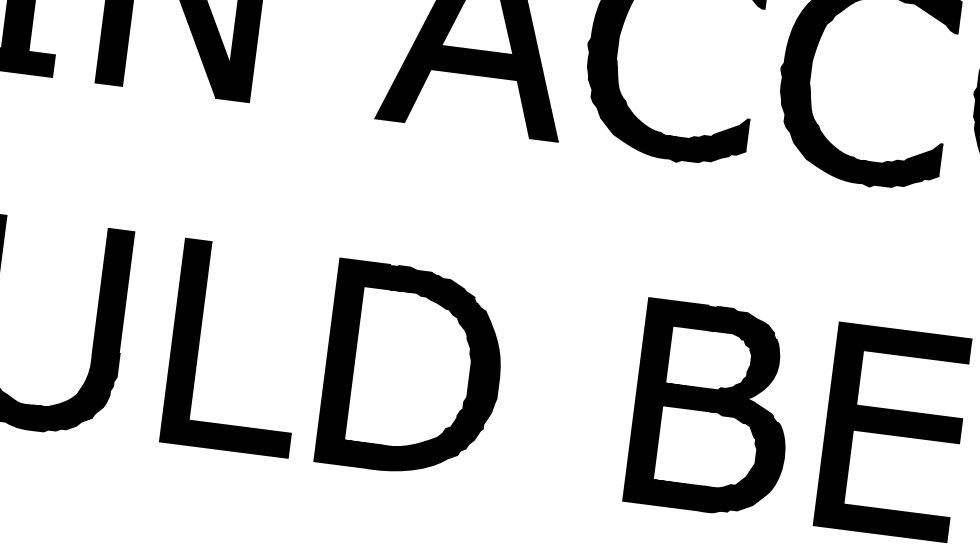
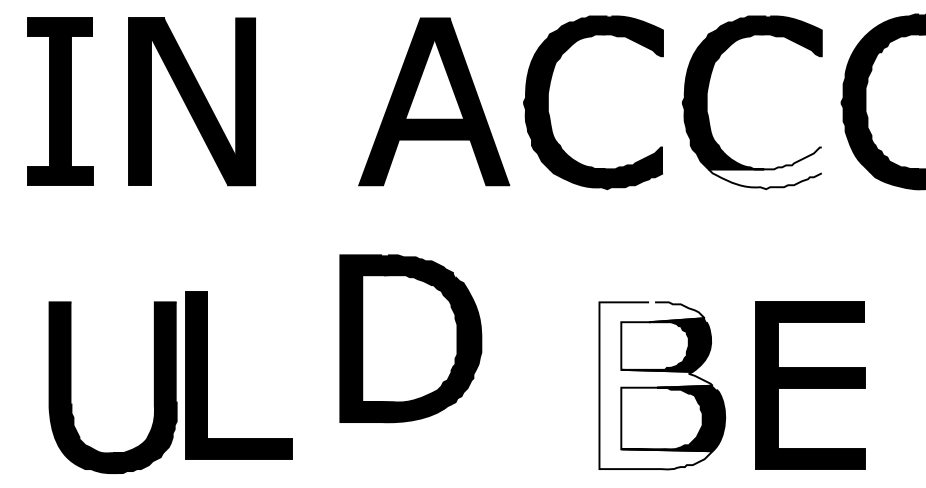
fill: (870, 161) -> (764, 168), removed
part: (198, 343) -> (207, 375), moved
part: (412, 370) -> (410, 338), moved
fill: (704, 407) -> (655, 385), removed

